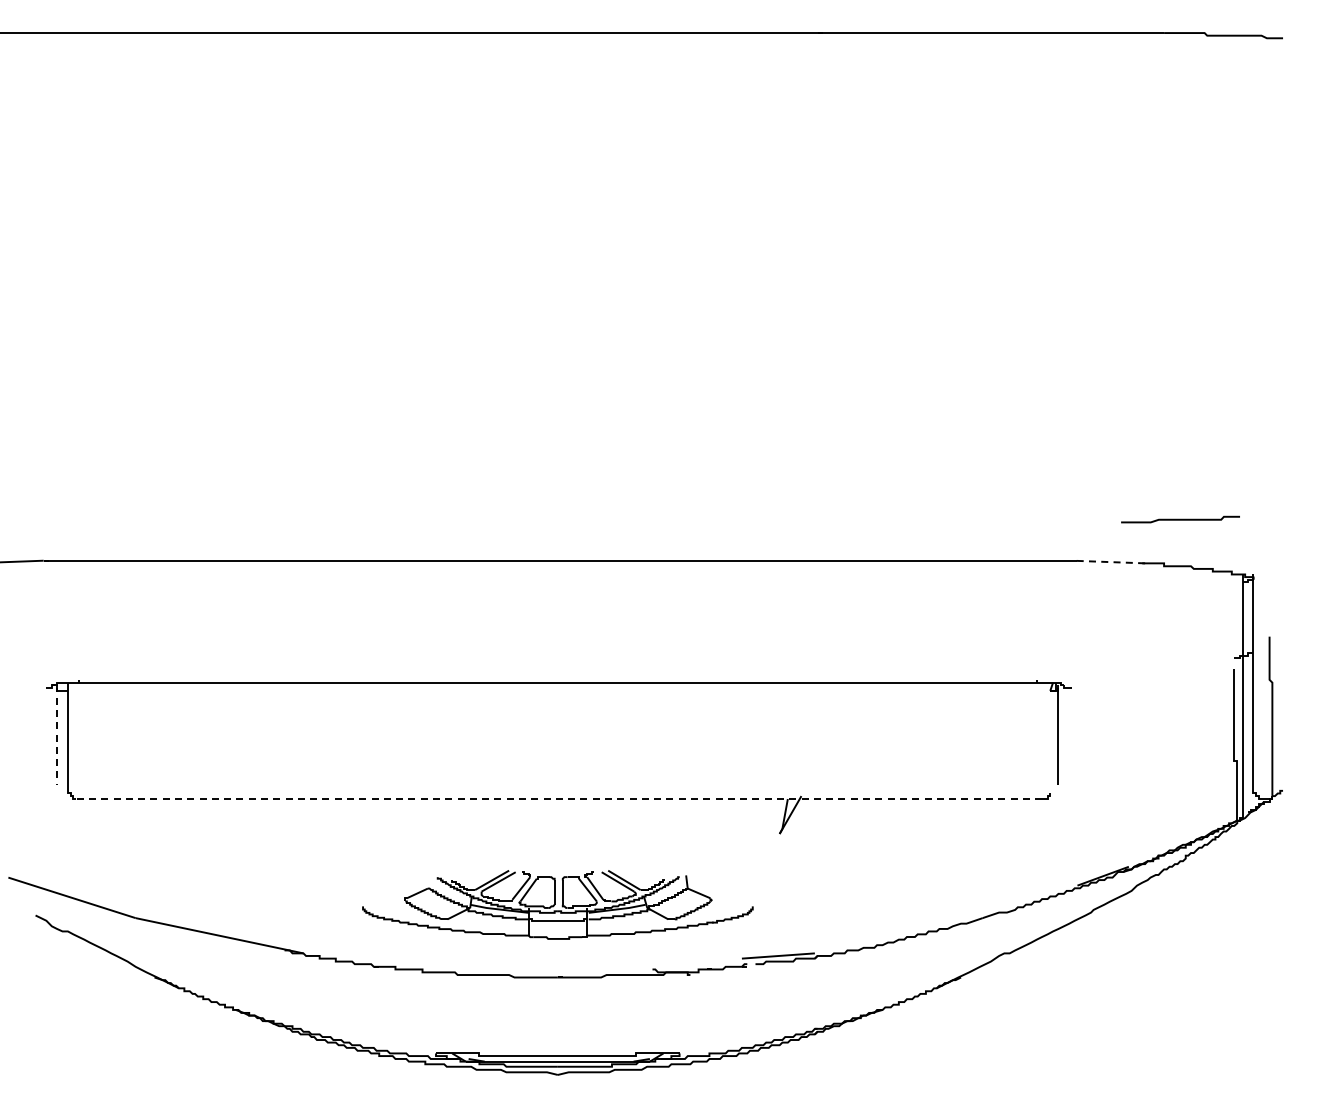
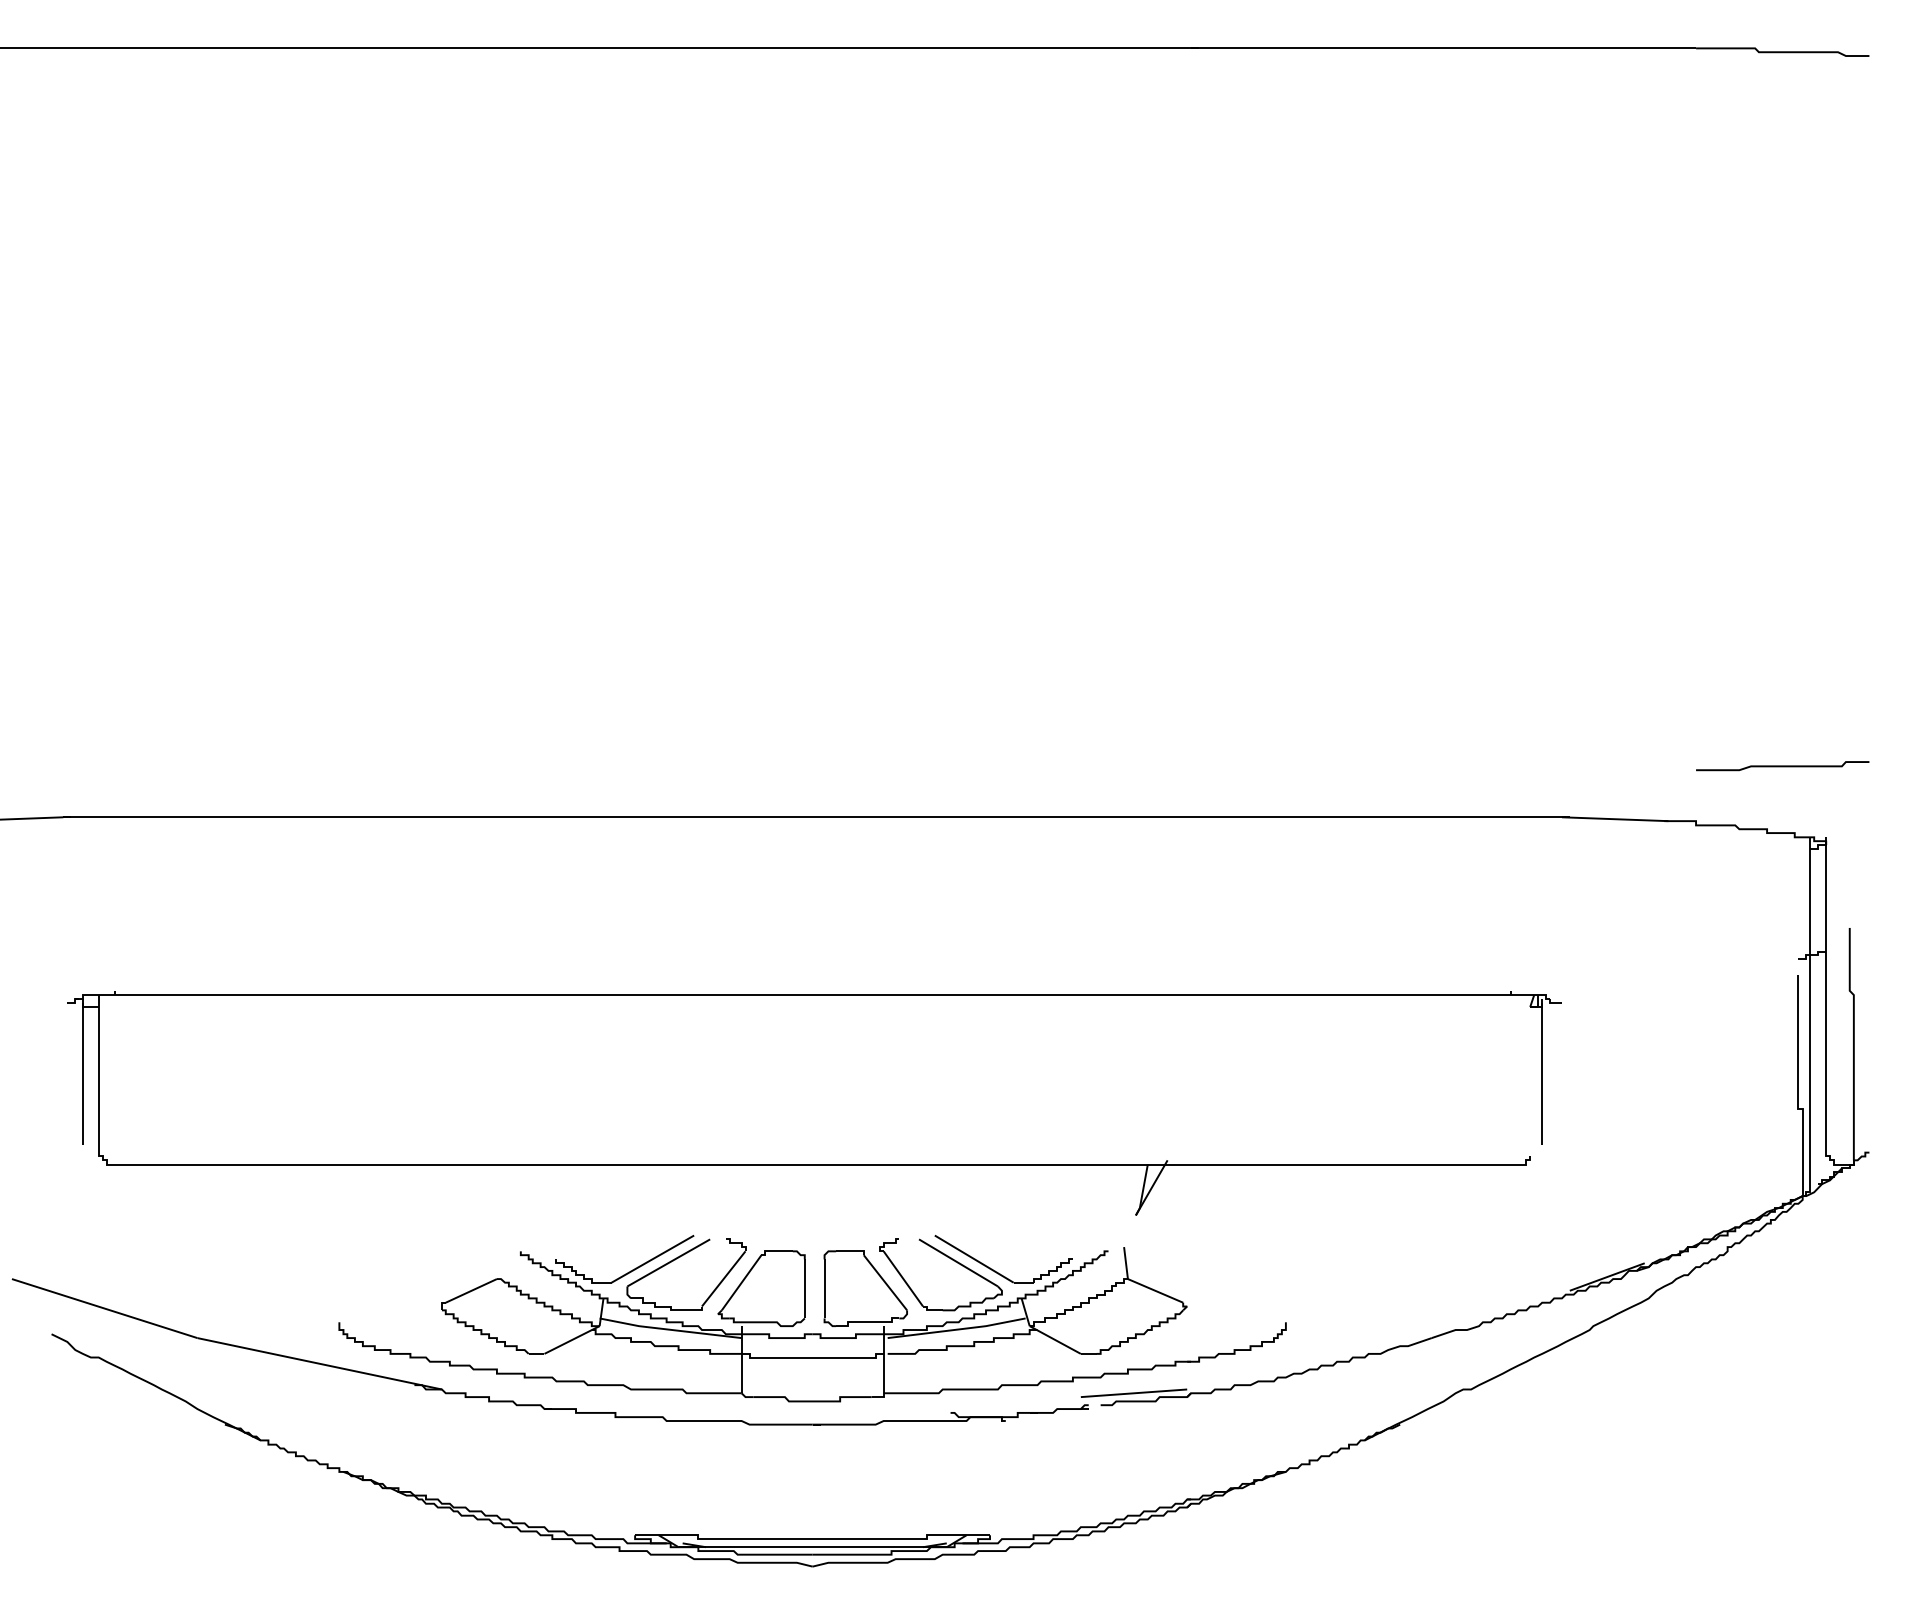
curve: (1180, 519) -> (1782, 765), moved
line: (1108, 562) -> (1615, 819), dashed -> solid
line: (57, 735) -> (83, 1071), dashed -> solid
line: (559, 799) -> (815, 1165), dashed -> solid
part: (557, 904) -> (812, 1318), size x1.67

